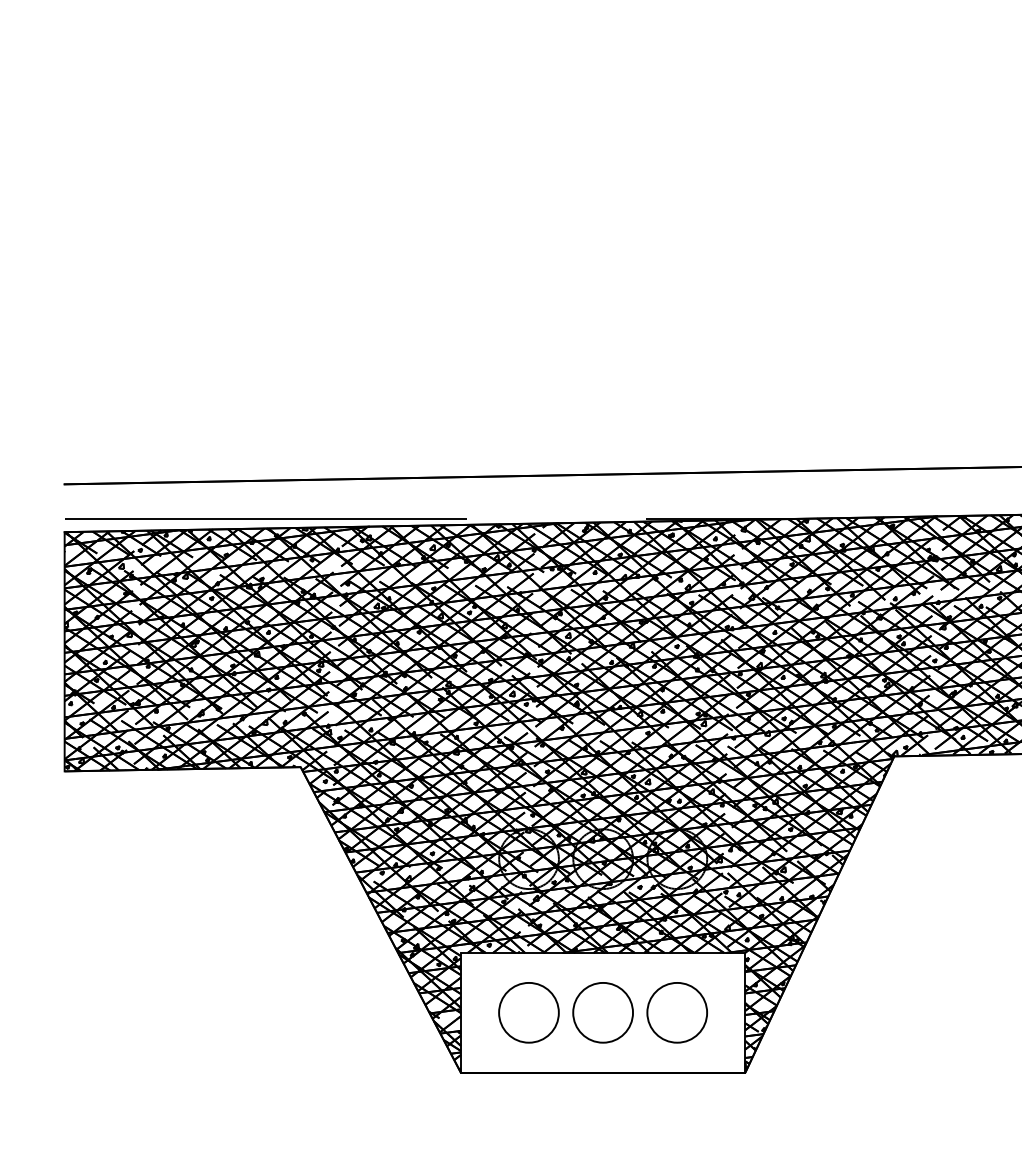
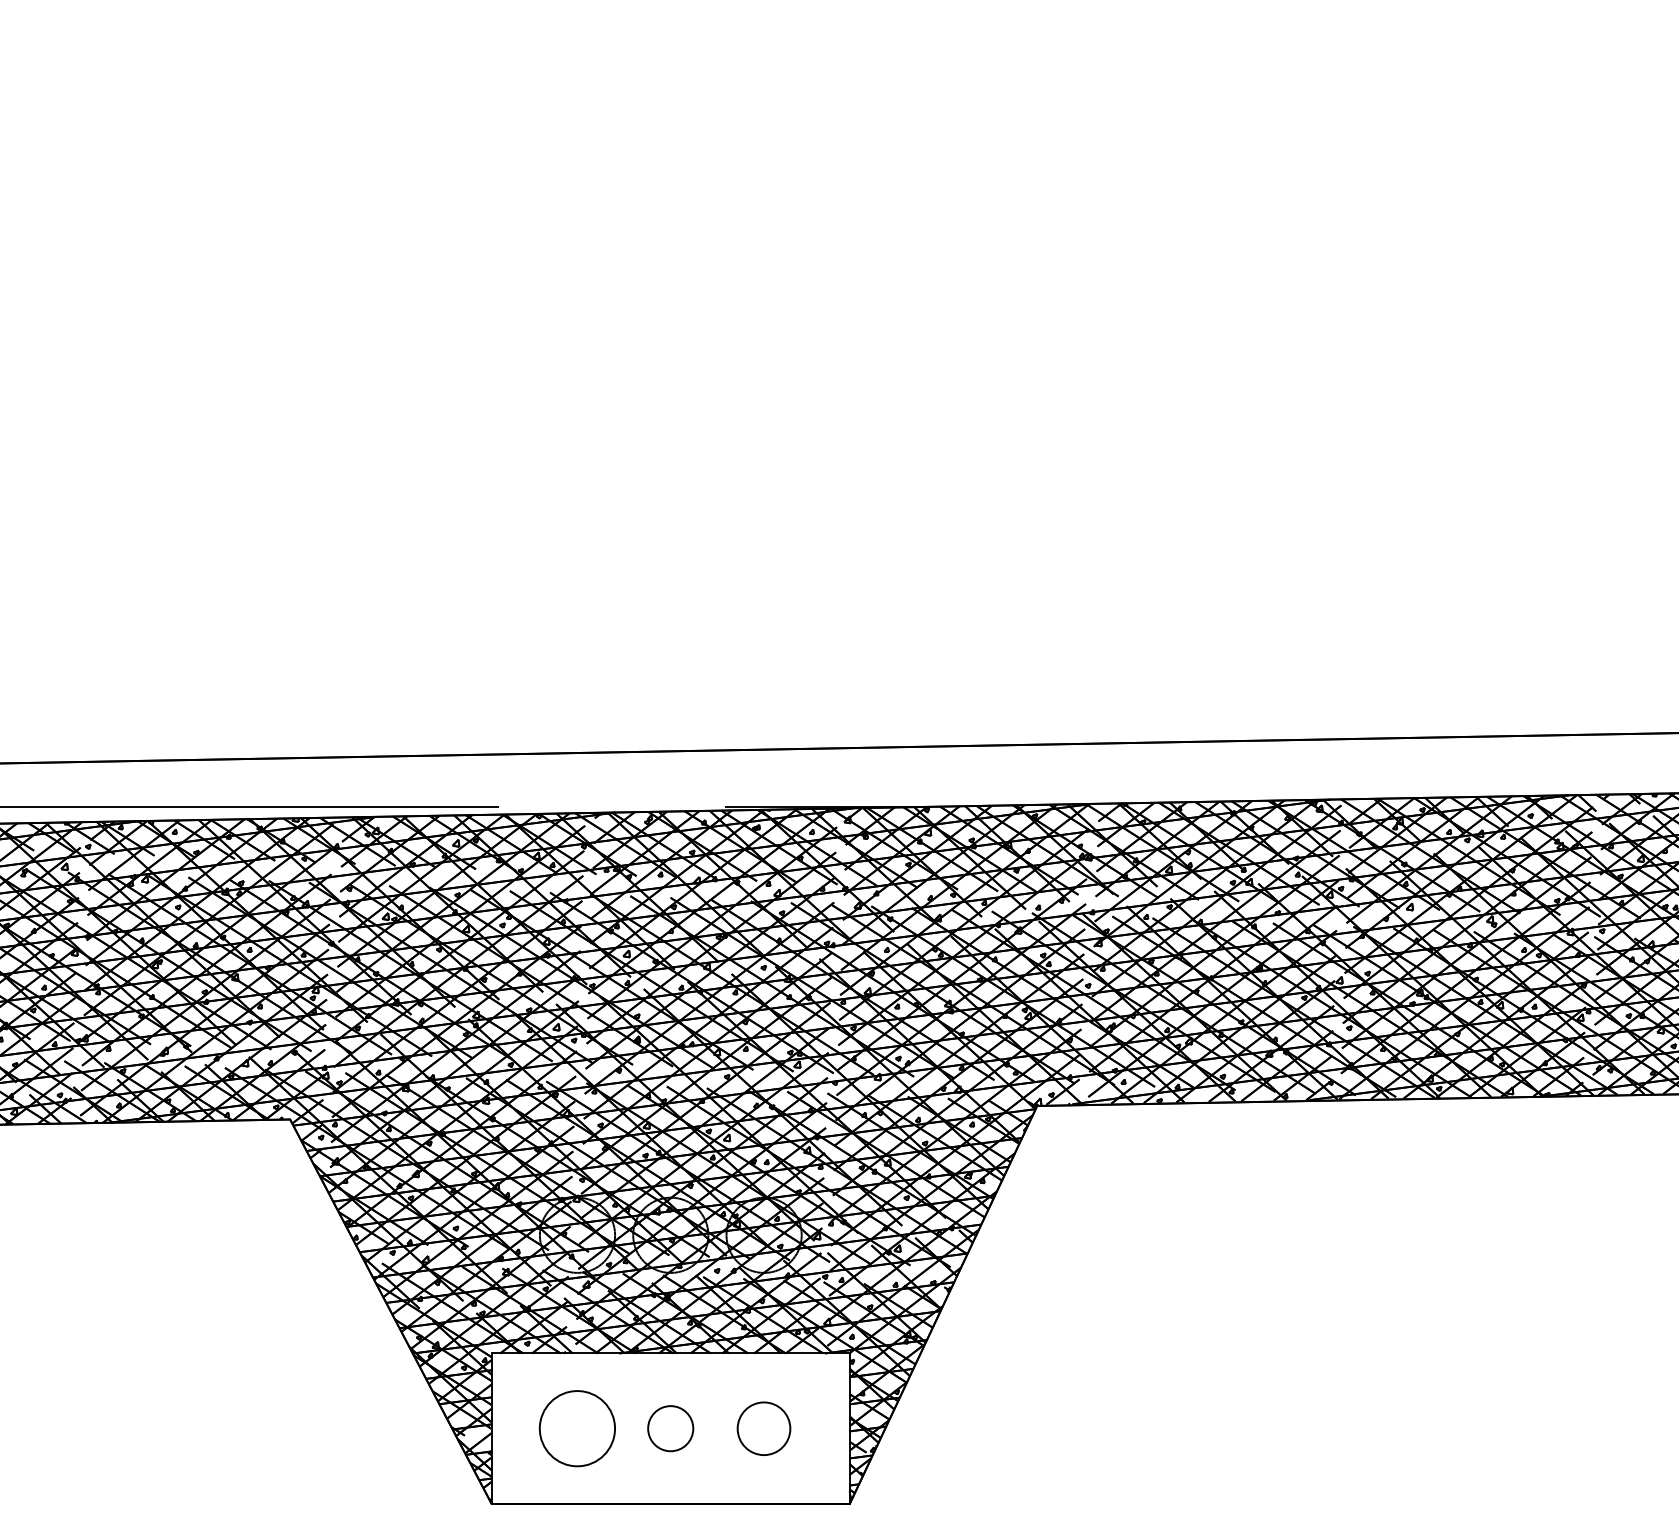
circle: (602, 1012) -> (670, 1428), size x0.6
circle: (676, 1012) -> (763, 1428), size x0.7

